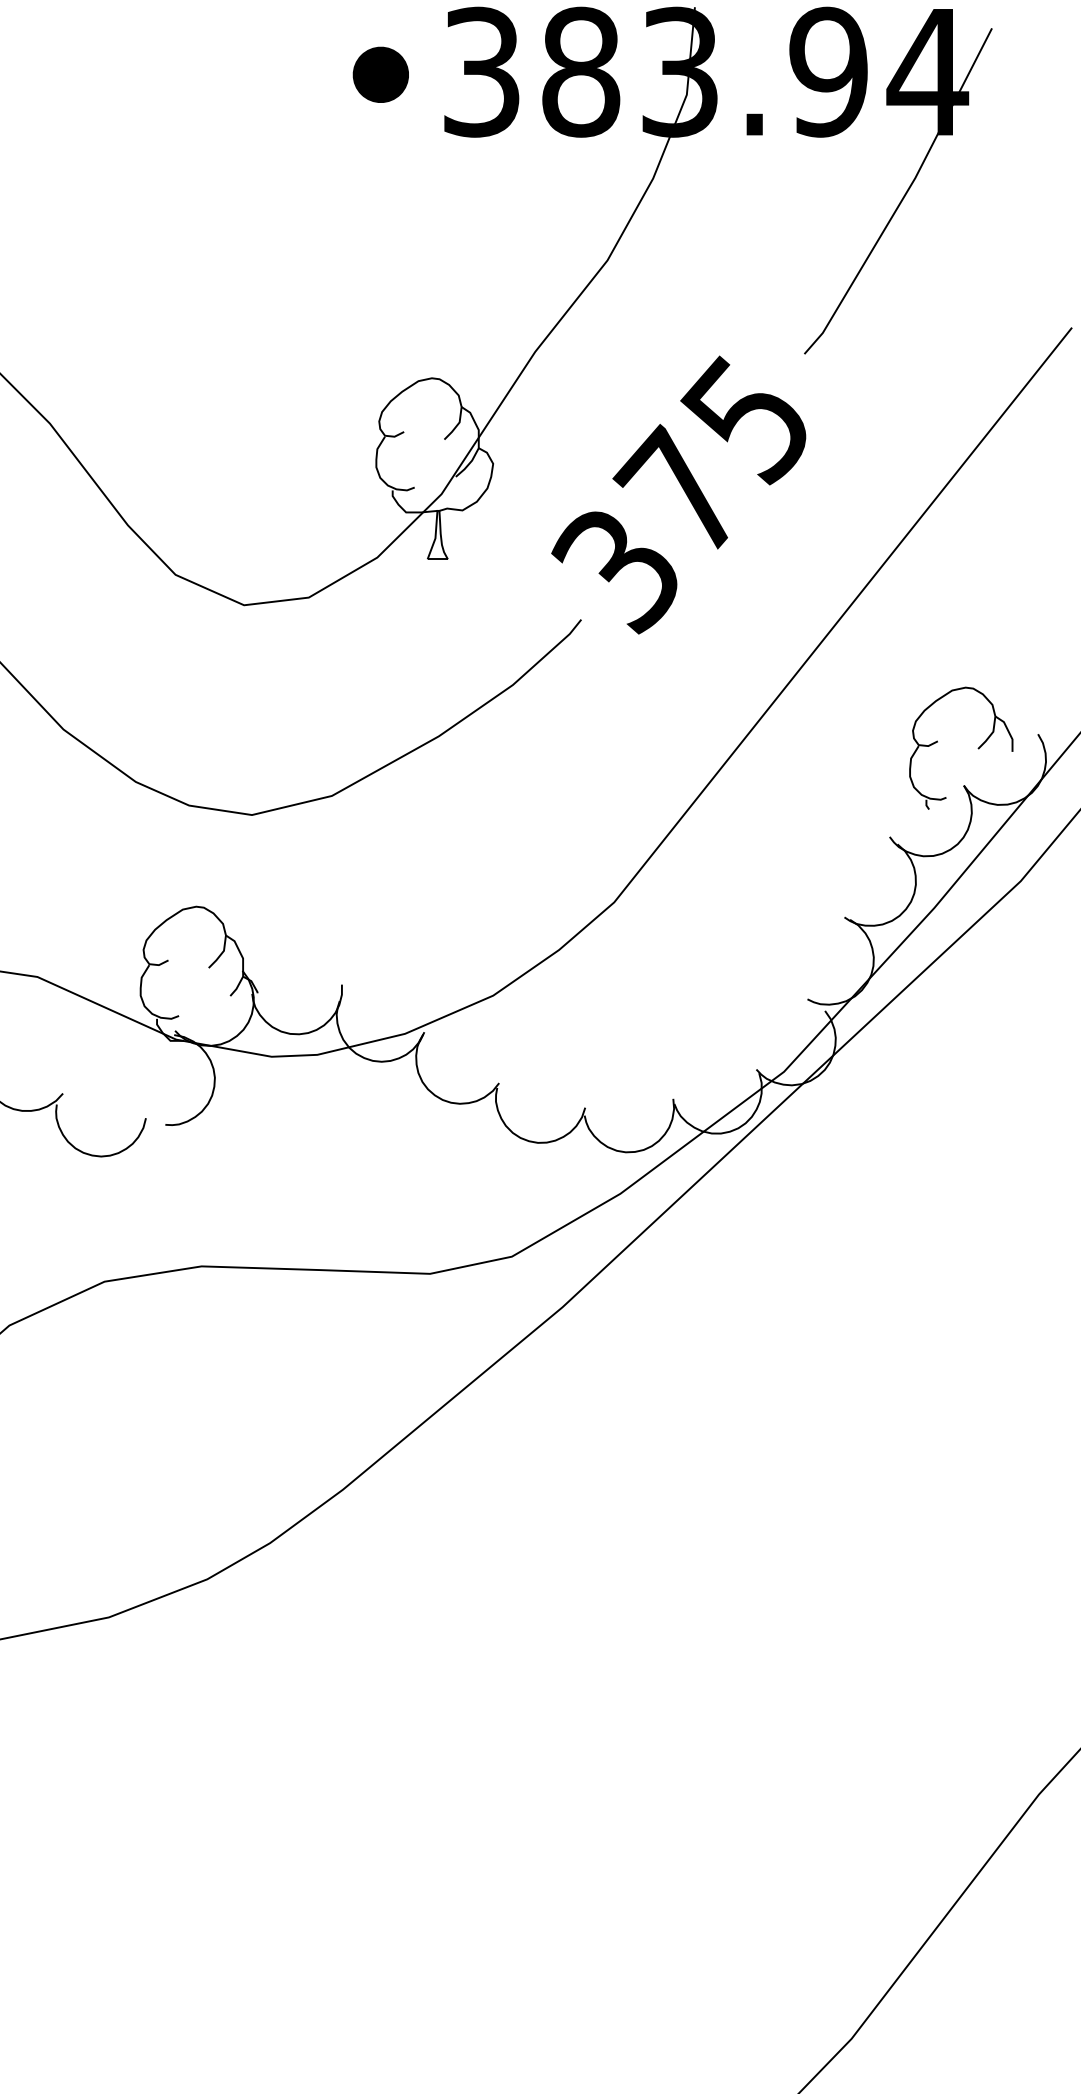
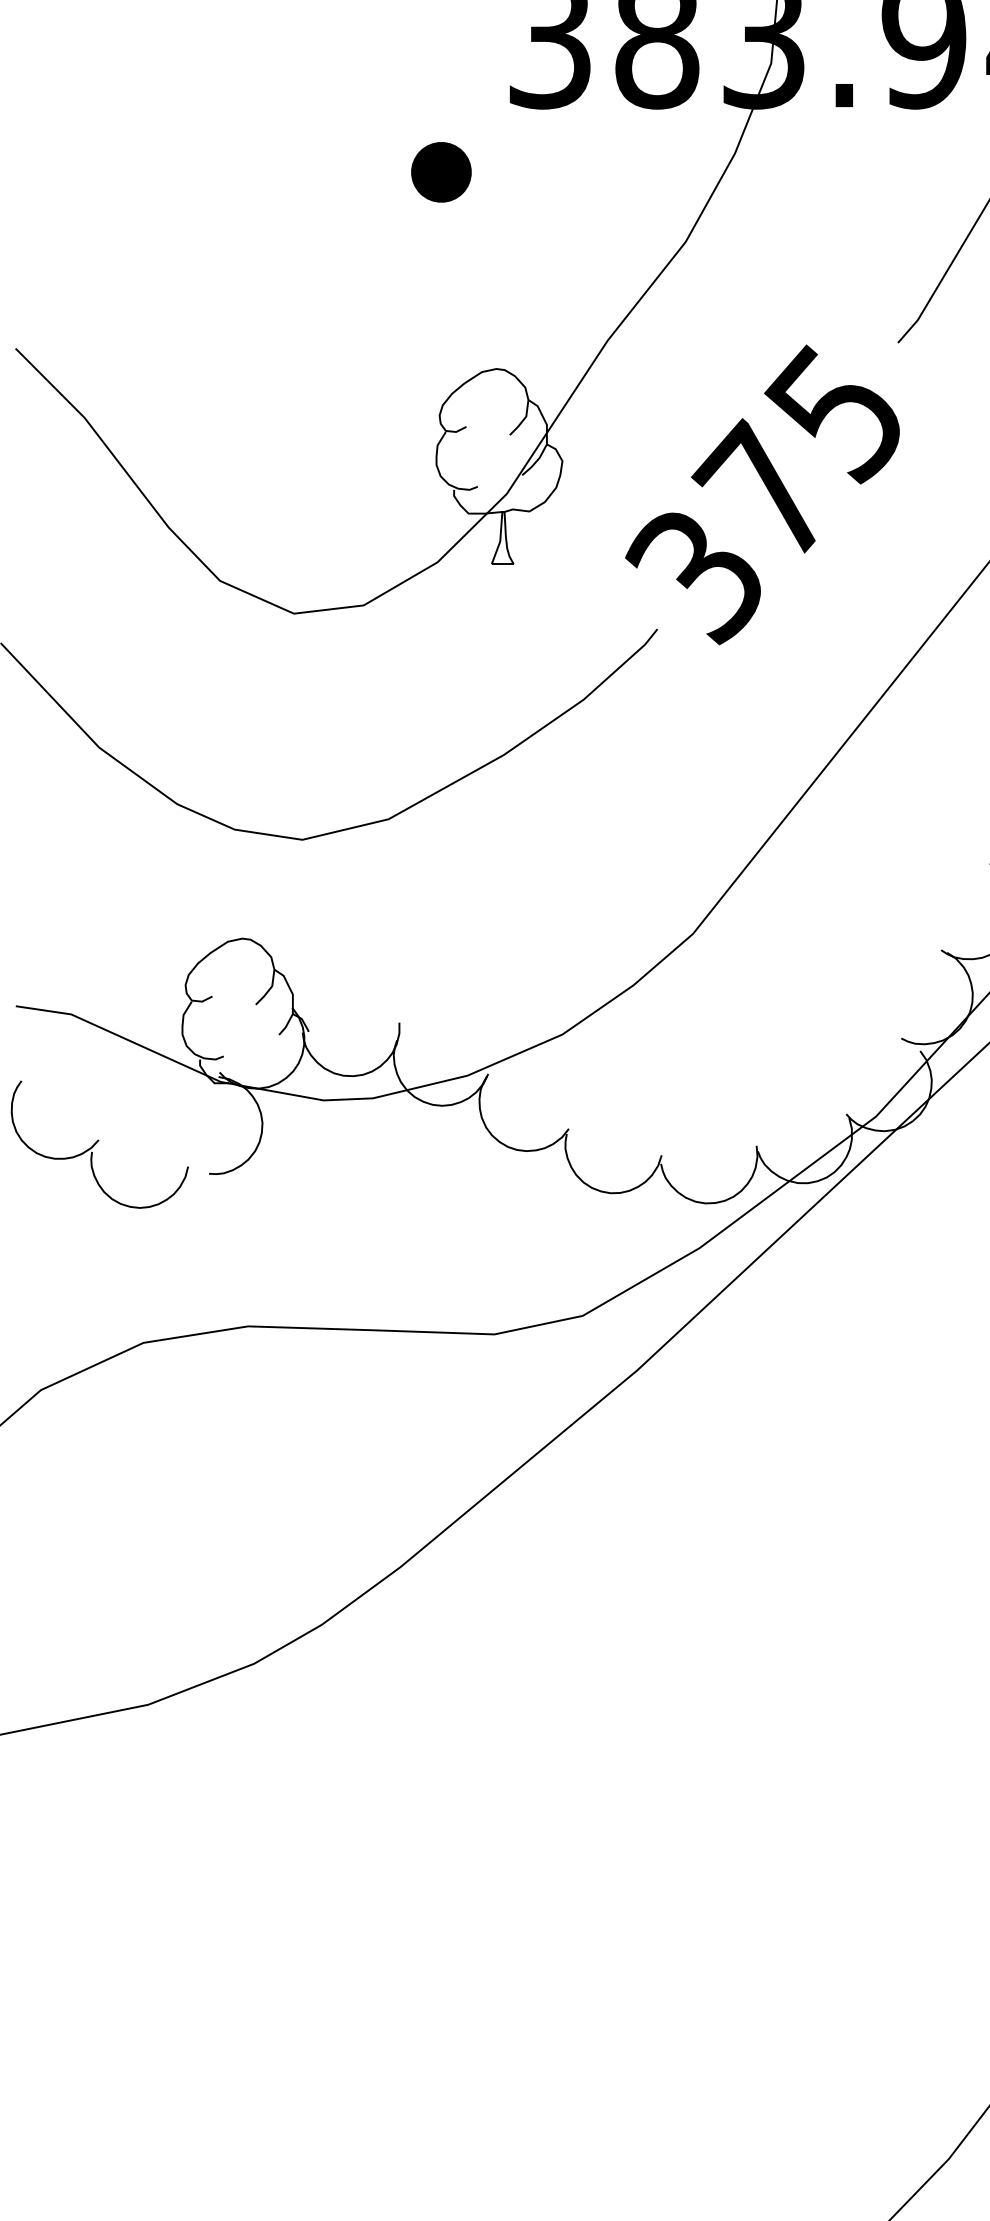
part: (380, 74) -> (440, 171), moved

